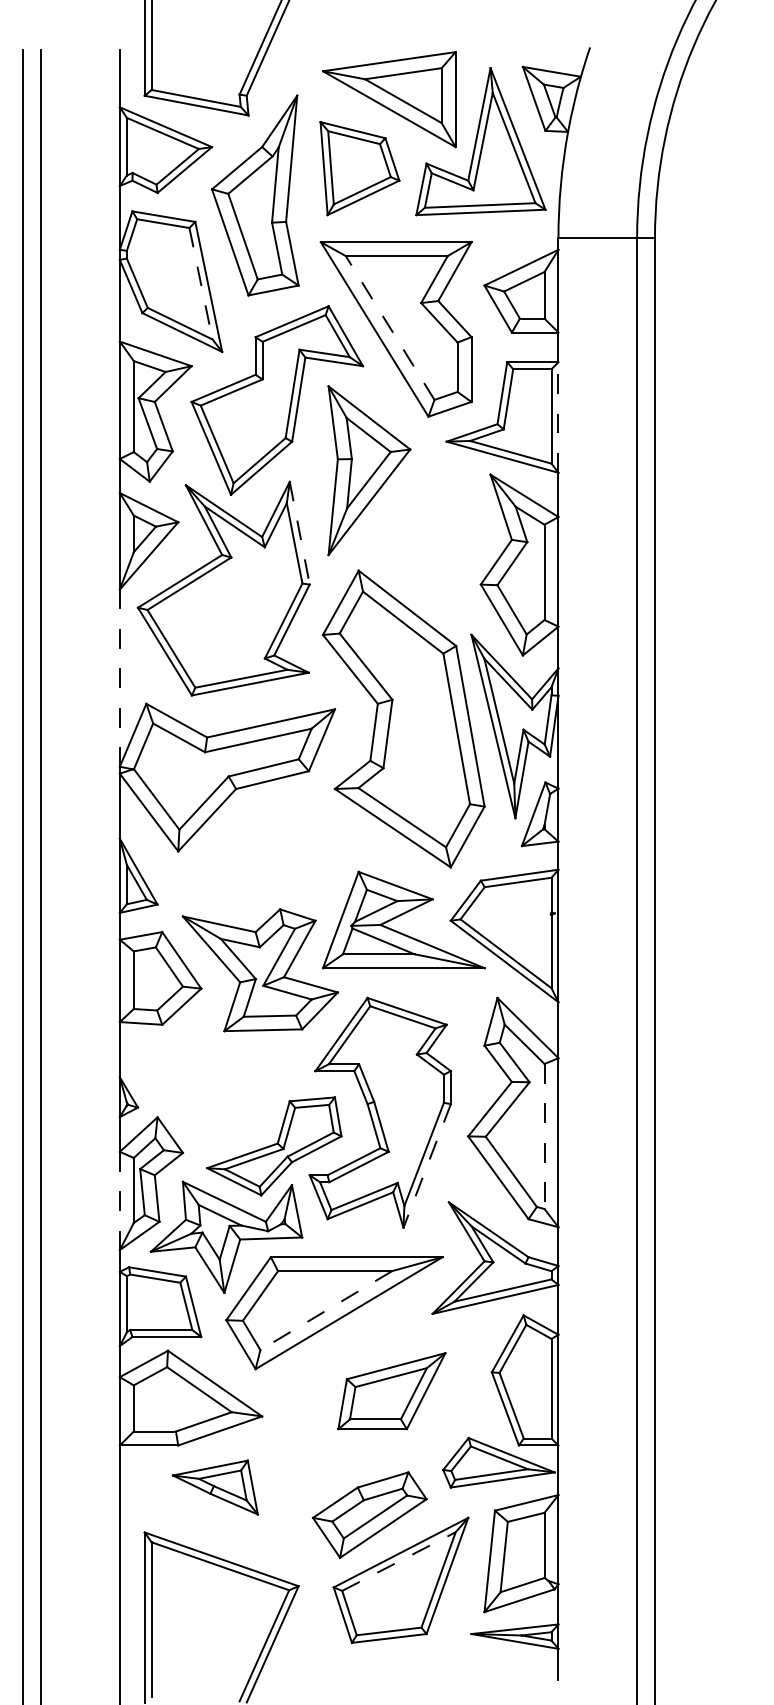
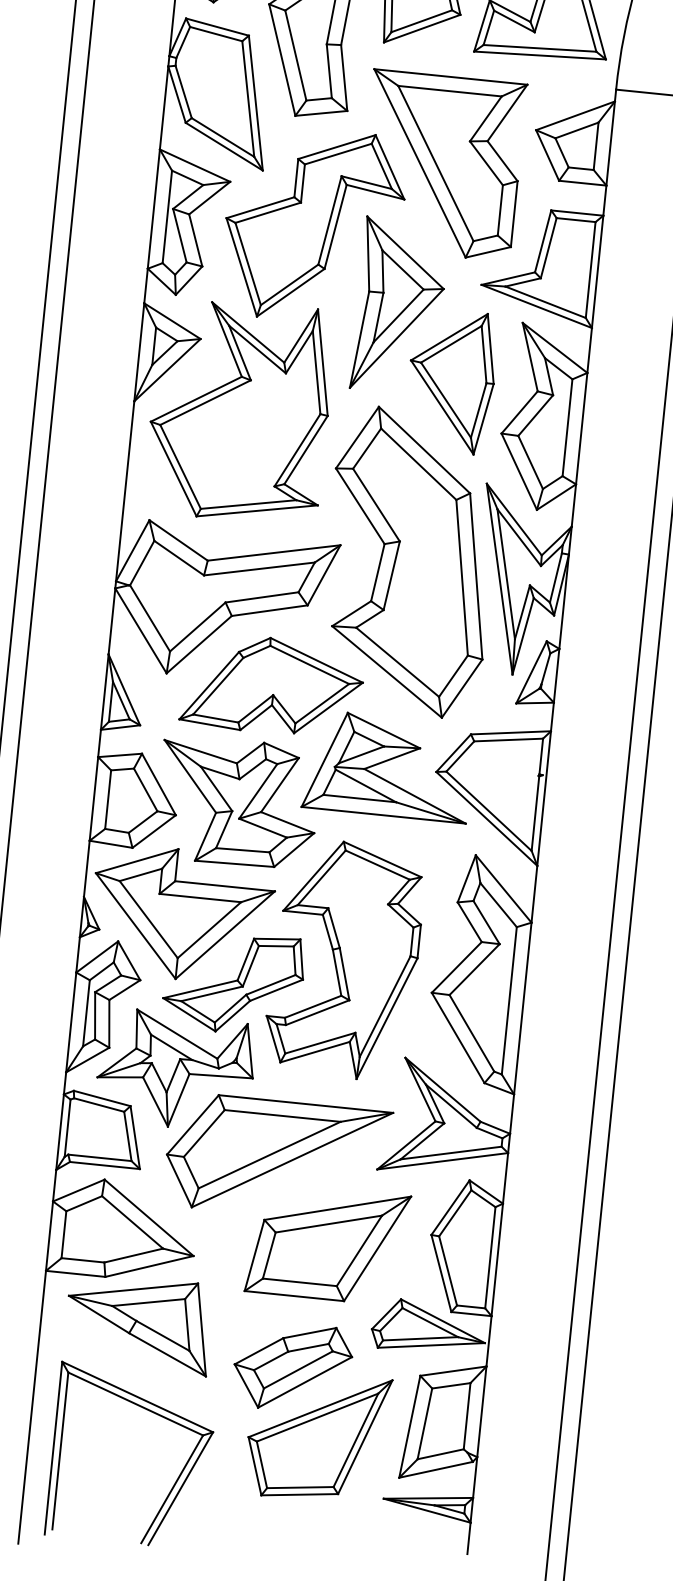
line: (200, 283) -> (247, 98), dashed -> solid
line: (389, 327) -> (435, 162), dashed -> solid
line: (558, 417) -> (597, 271), dashed -> solid
line: (299, 533) -> (322, 362), dashed -> solid
part: (426, 538) -> (451, 381), added
line: (119, 678) -> (124, 491), dashed -> solid
part: (282, 852) -> (272, 685), added
part: (217, 1084) -> (182, 914), added
line: (544, 1136) -> (509, 1000), dashed -> solid
line: (427, 1166) -> (387, 1019), dashed -> solid
line: (119, 1201) -> (70, 1022), dashed -> solid
line: (326, 1310) -> (269, 1155), dashed -> solid
part: (391, 1390) -> (327, 1243), size x1.43
part: (215, 1487) -> (138, 1323), size x1.67
line: (398, 1561) -> (317, 1417), dashed -> solid

